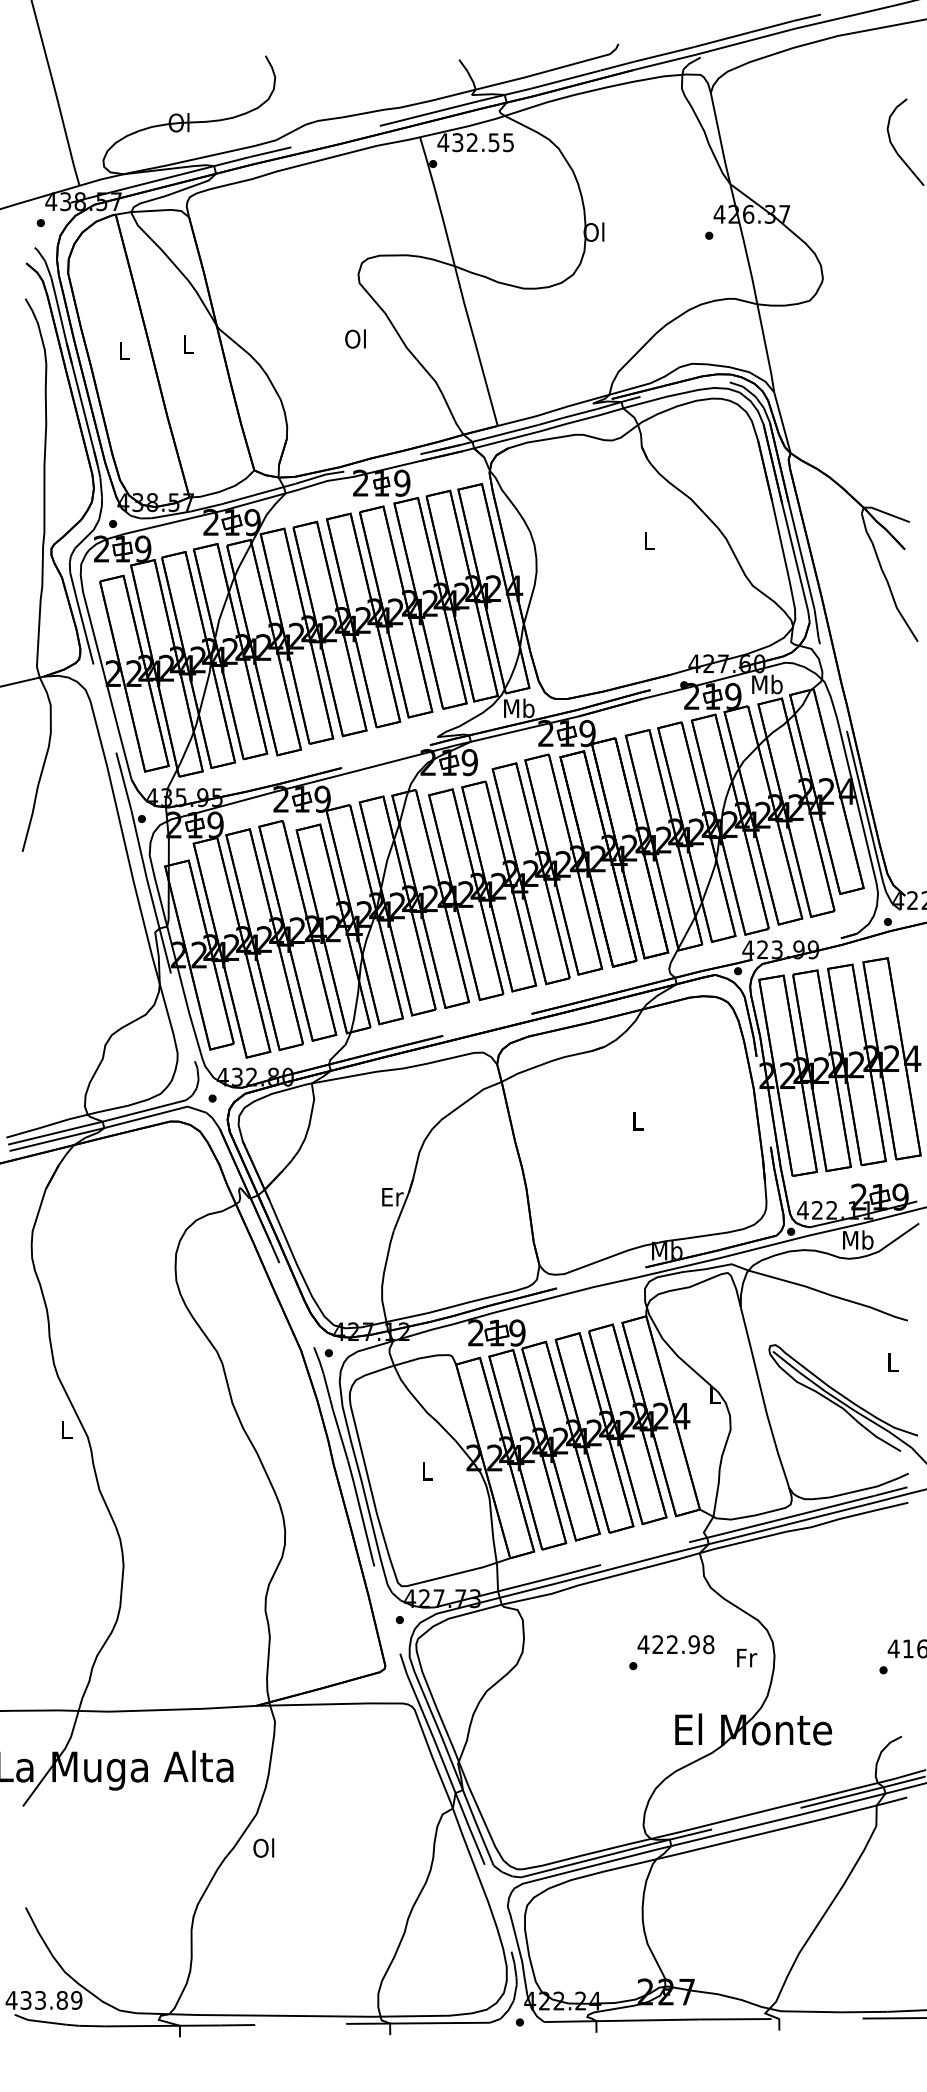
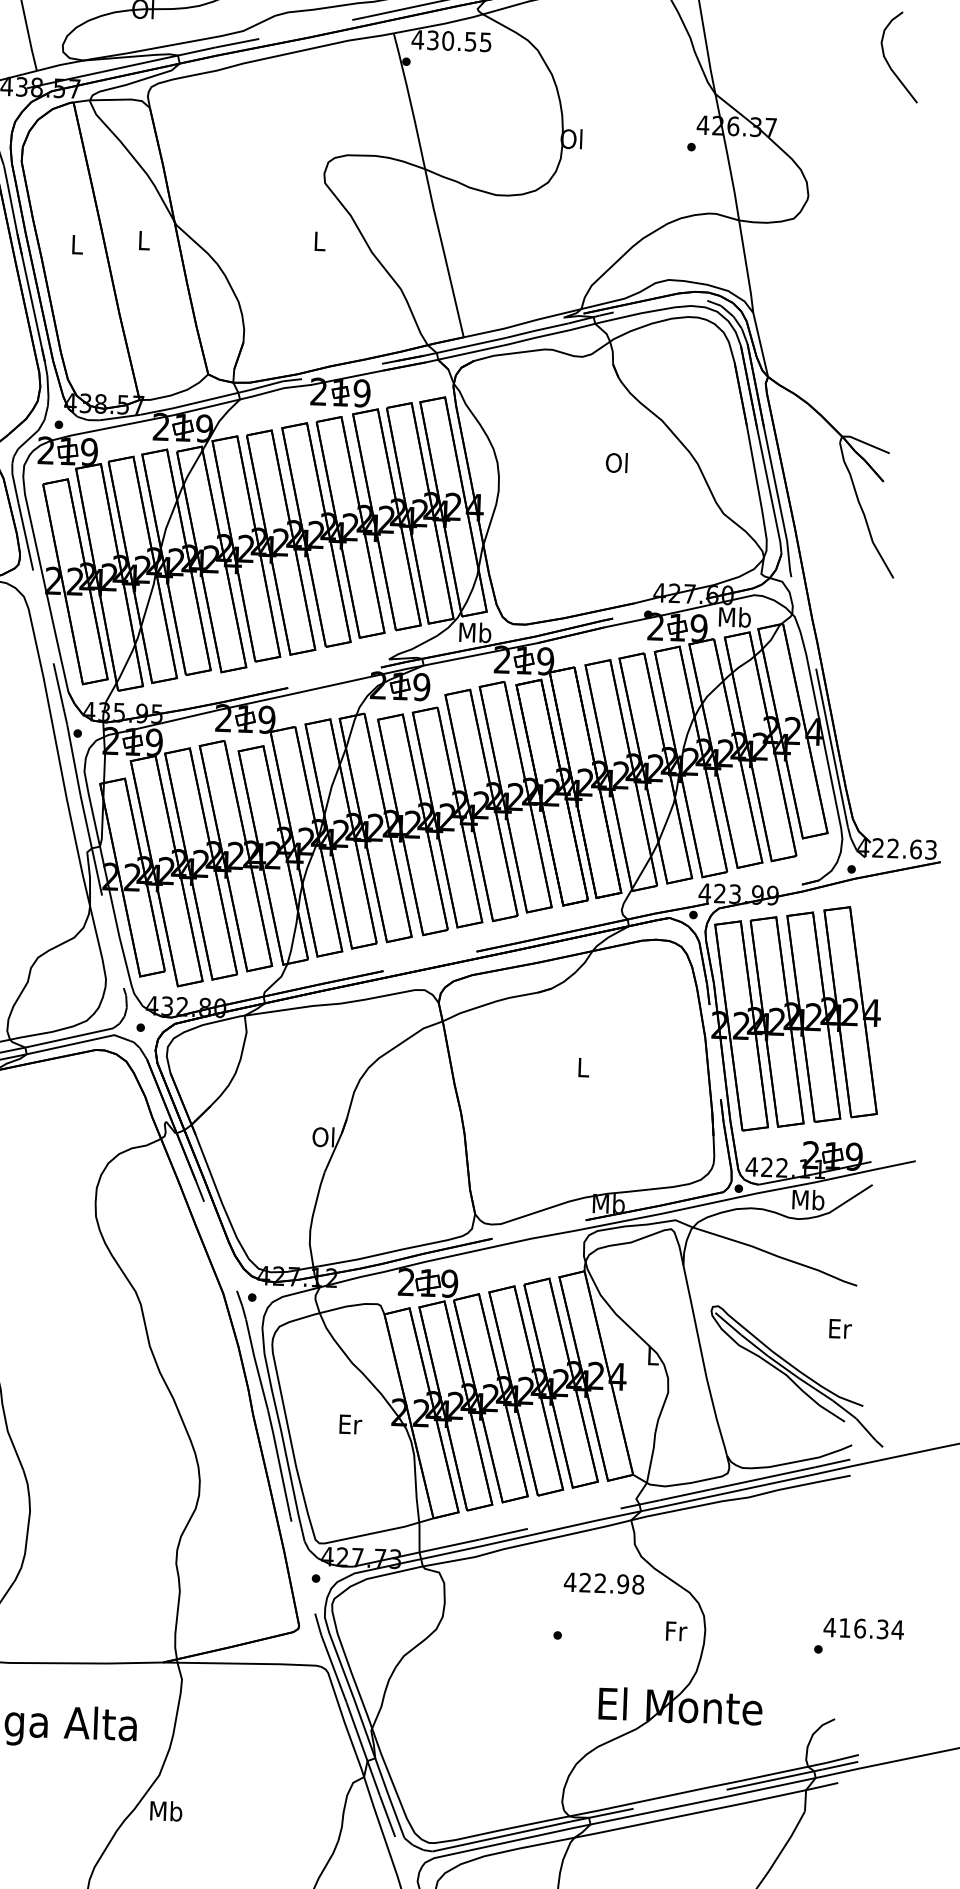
text: (472, 142) -> (448, 40), 432.55 -> 430.55
text: (355, 338) -> (318, 240), Ol -> L
text: (648, 540) -> (616, 462), L -> Ol
text: (392, 1196) -> (324, 1136), Er -> Ol
text: (893, 1362) -> (840, 1328), L -> Er
text: (427, 1471) -> (350, 1424), L -> Er
text: (675, 1644) -> (603, 1583), moved
text: (264, 1847) -> (166, 1810), Ol -> Mb

